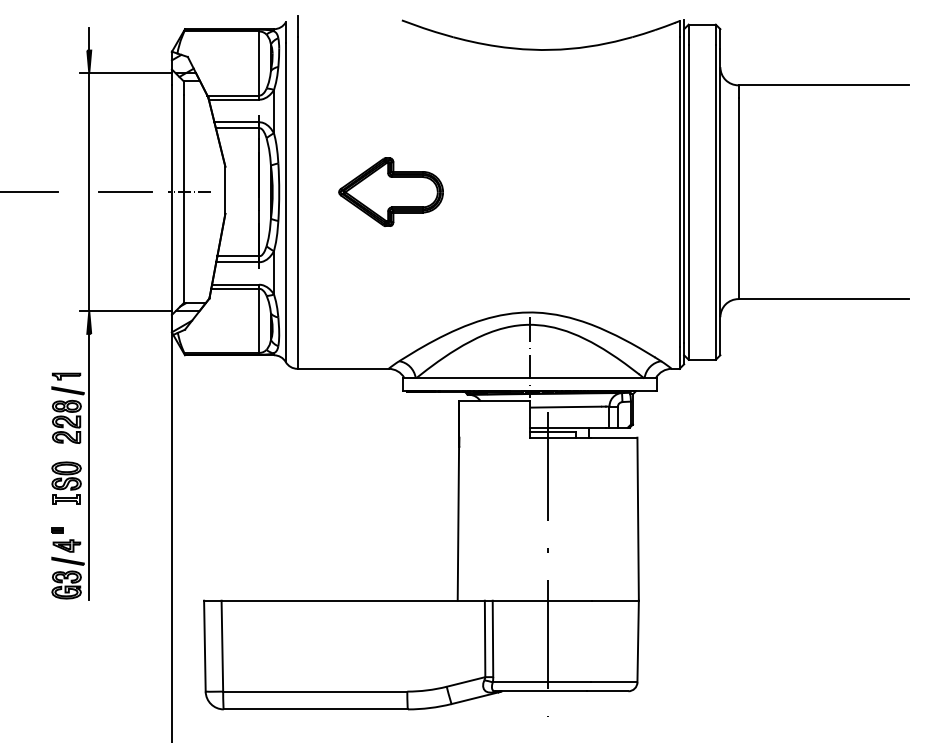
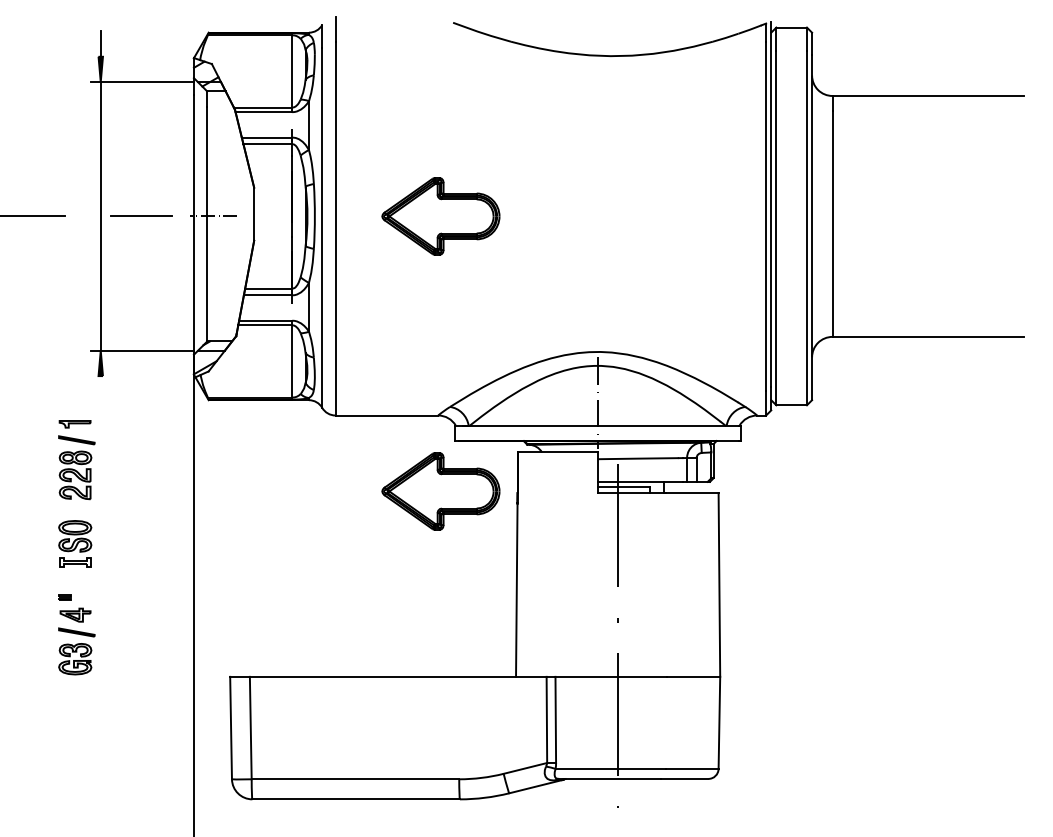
part: (390, 435) -> (440, 490), added
line: (89, 466) -> (101, 525), removed

